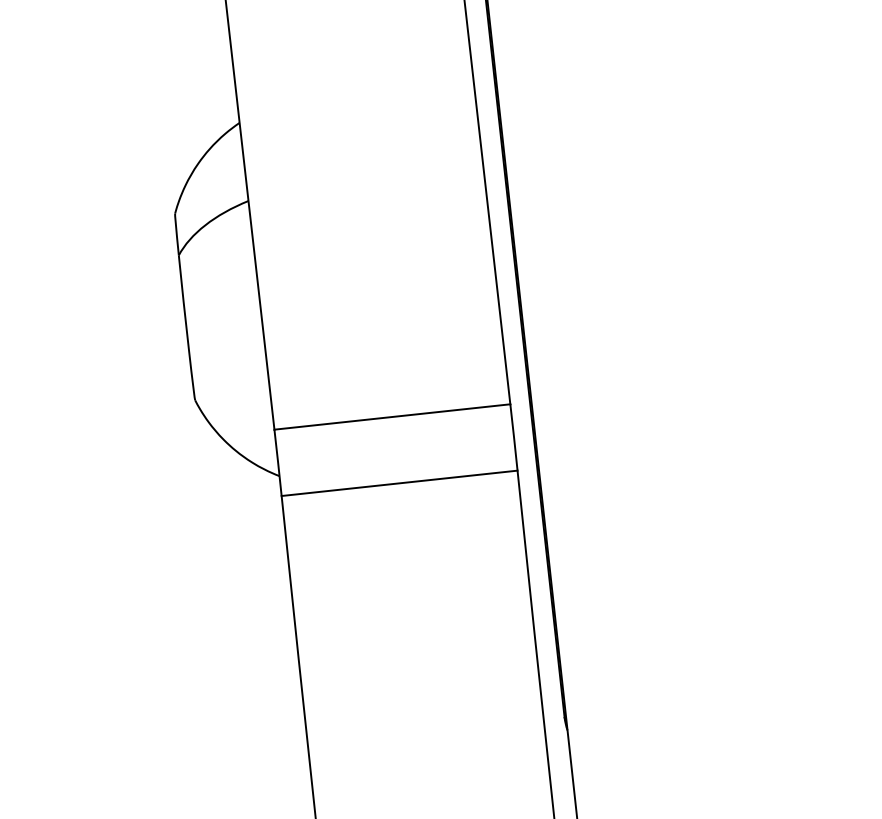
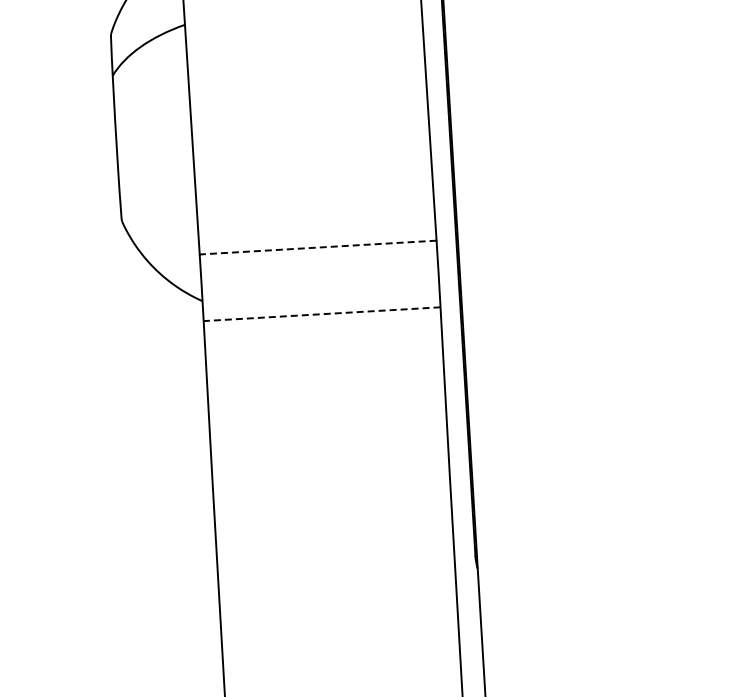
line: (392, 416) -> (318, 247), solid -> dashed
line: (399, 483) -> (321, 314), solid -> dashed

